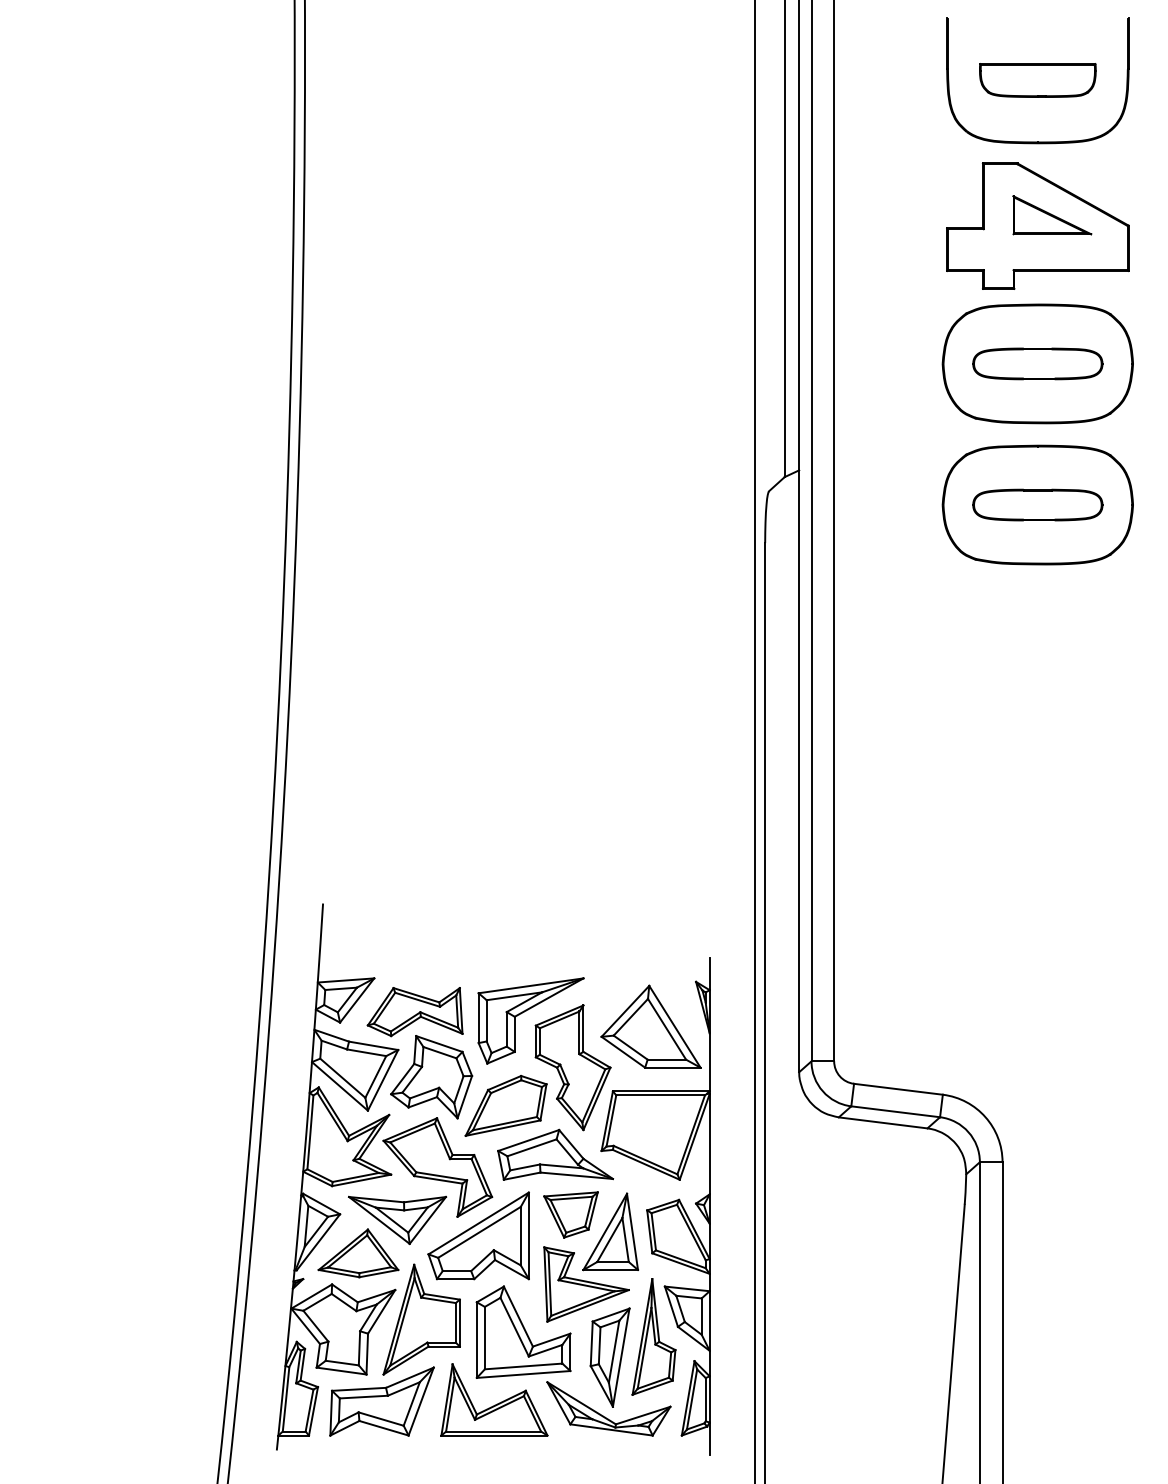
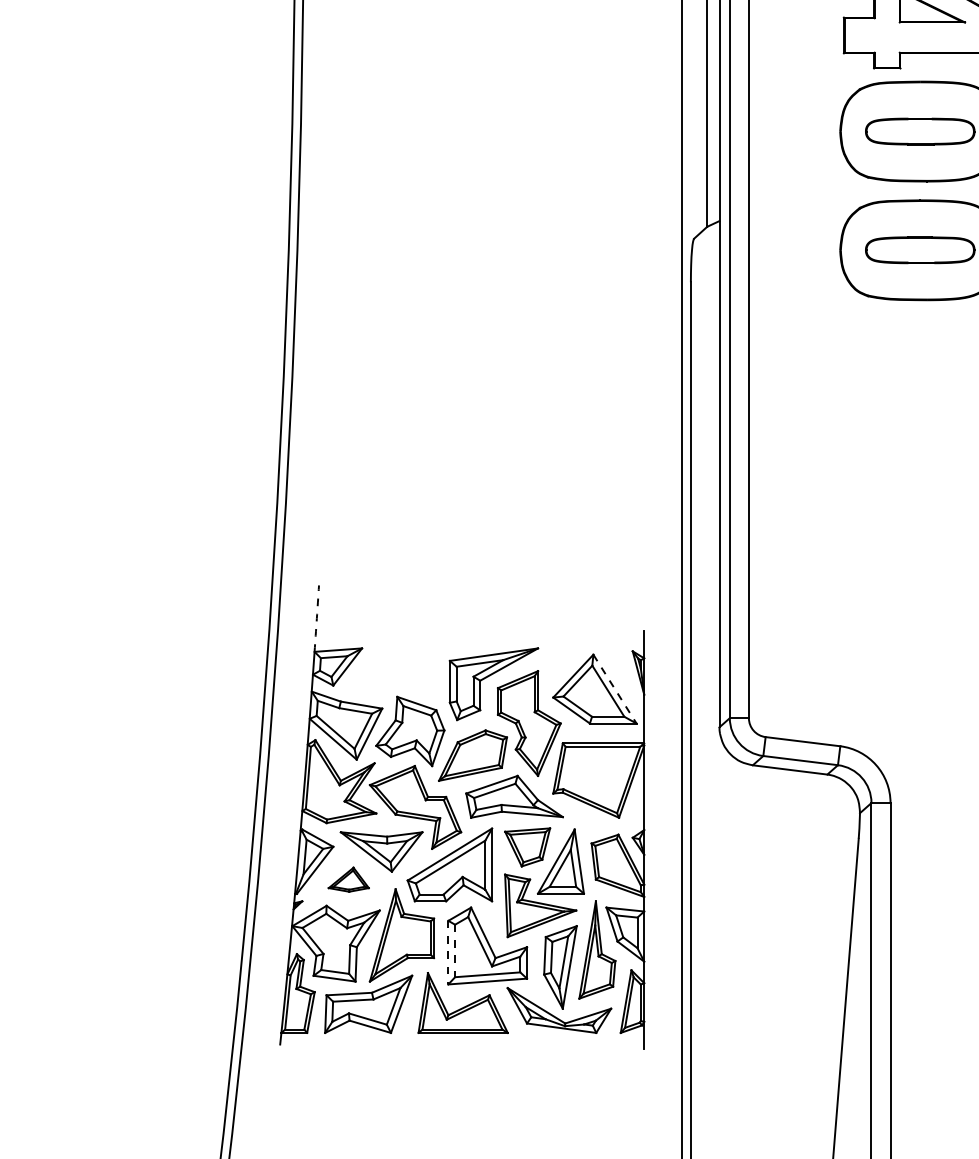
arc: (320, 943) -> (316, 619), solid -> dashed
part: (414, 1012) -> (395, 677), removed
line: (675, 1027) -> (615, 689), solid -> dashed
part: (358, 1253) -> (348, 879), size x0.6
line: (484, 1338) -> (454, 951), solid -> dashed
line: (476, 1340) -> (448, 952), solid -> dashed

